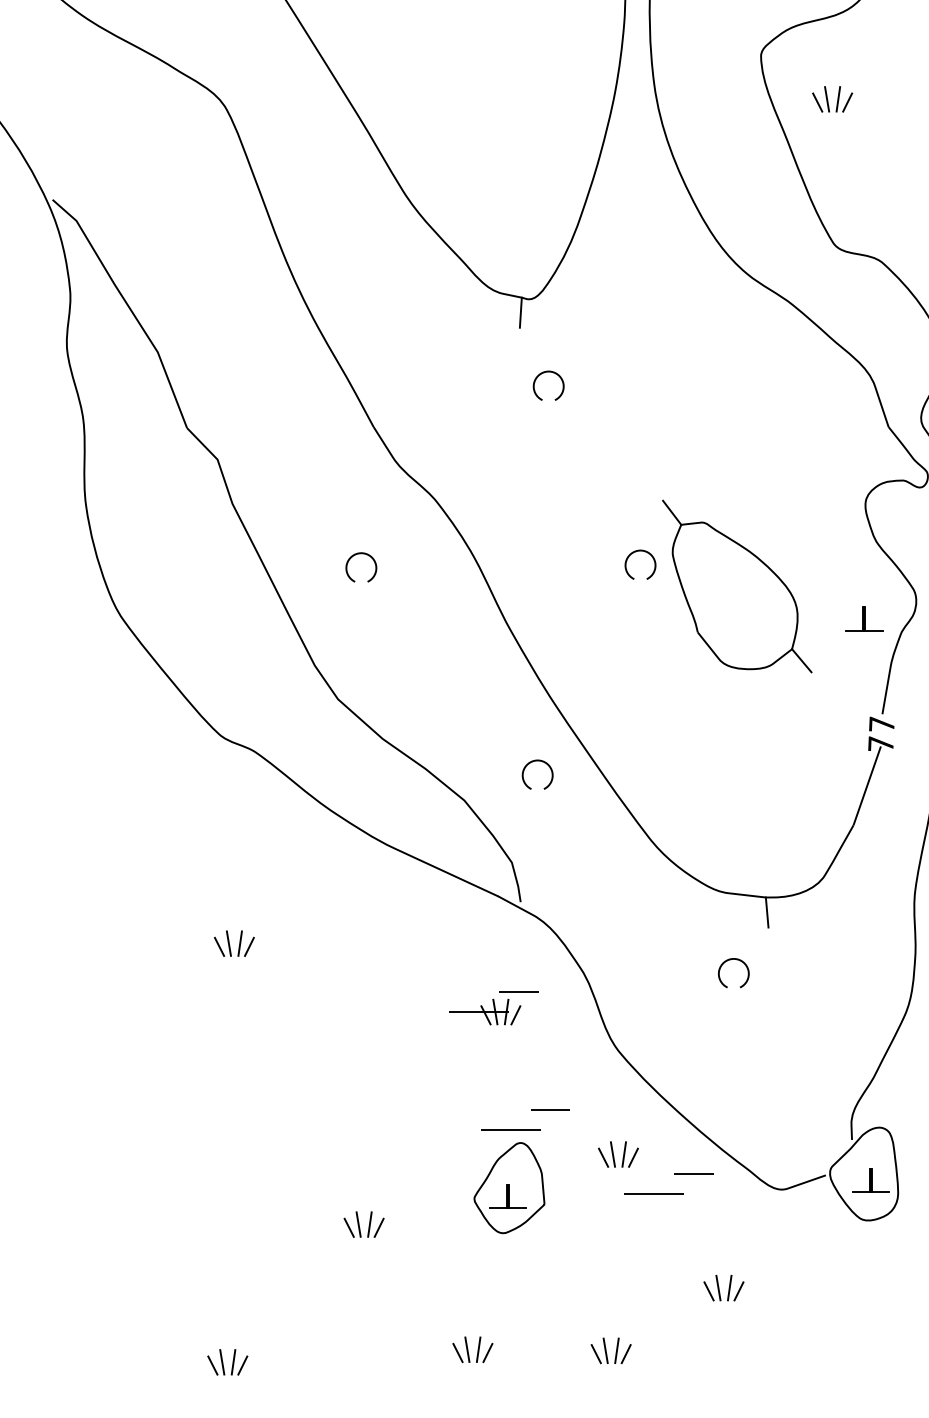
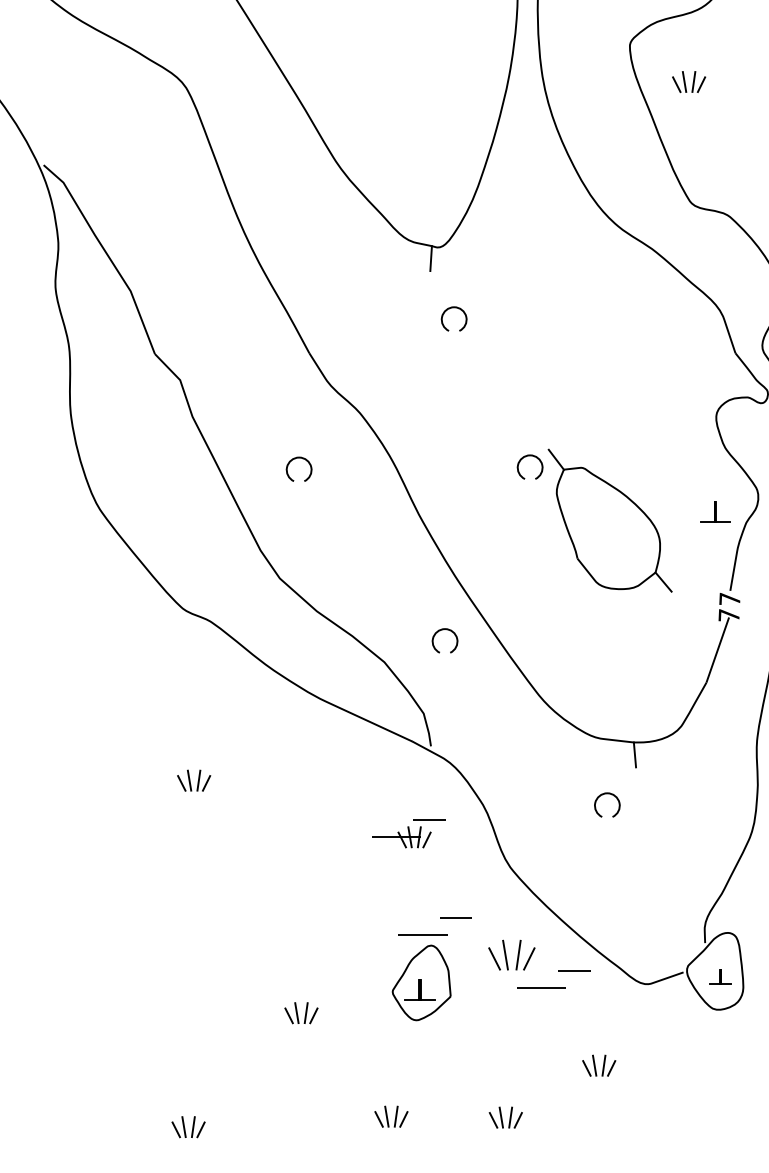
part: (737, 586) -> (610, 520), moved
part: (618, 1154) -> (511, 955), size x1.4
part: (870, 1180) -> (720, 976), size x0.7

